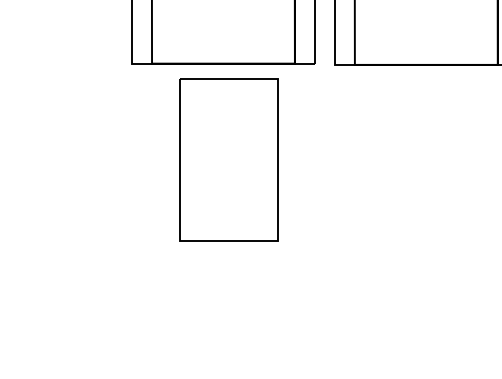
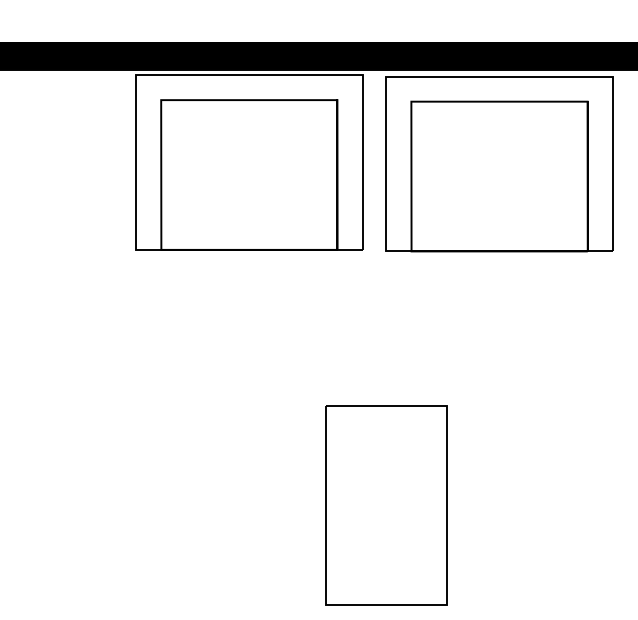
part: (228, 159) -> (386, 505), moved

